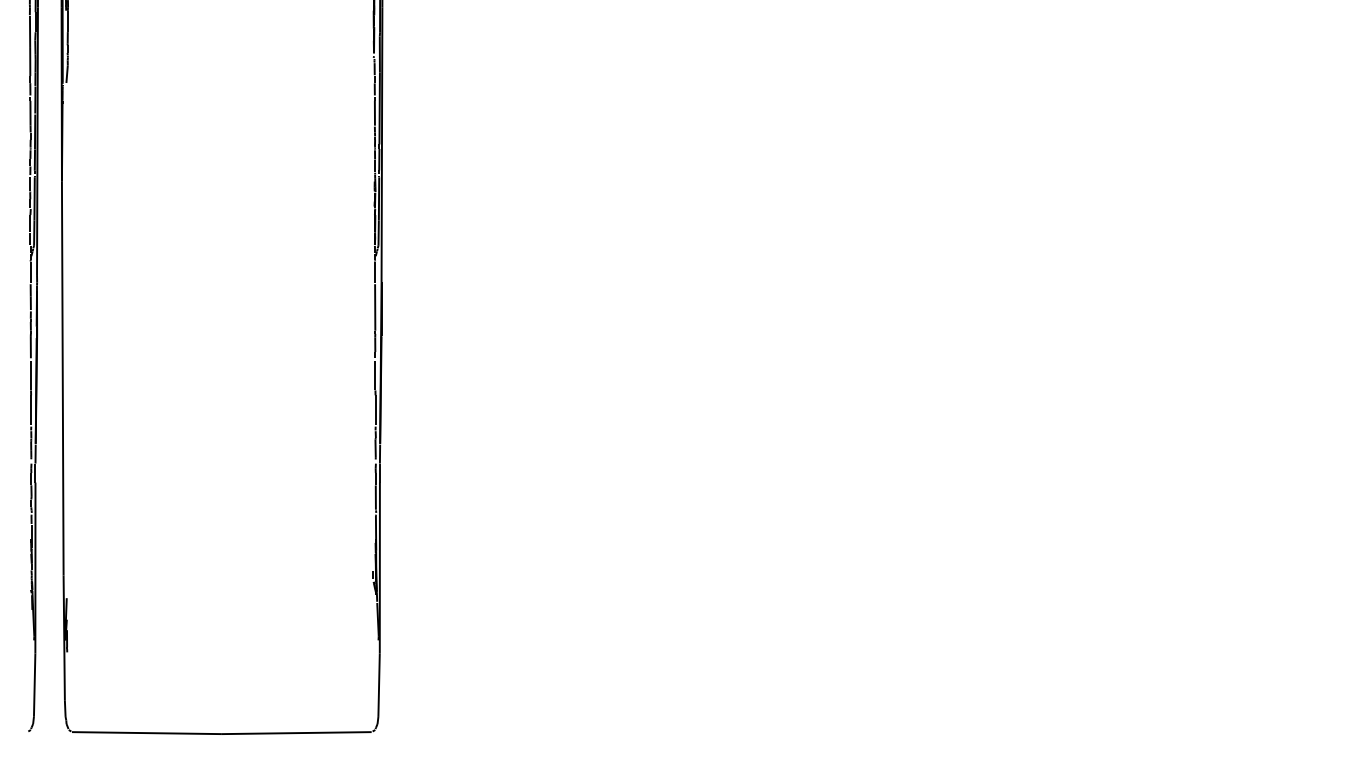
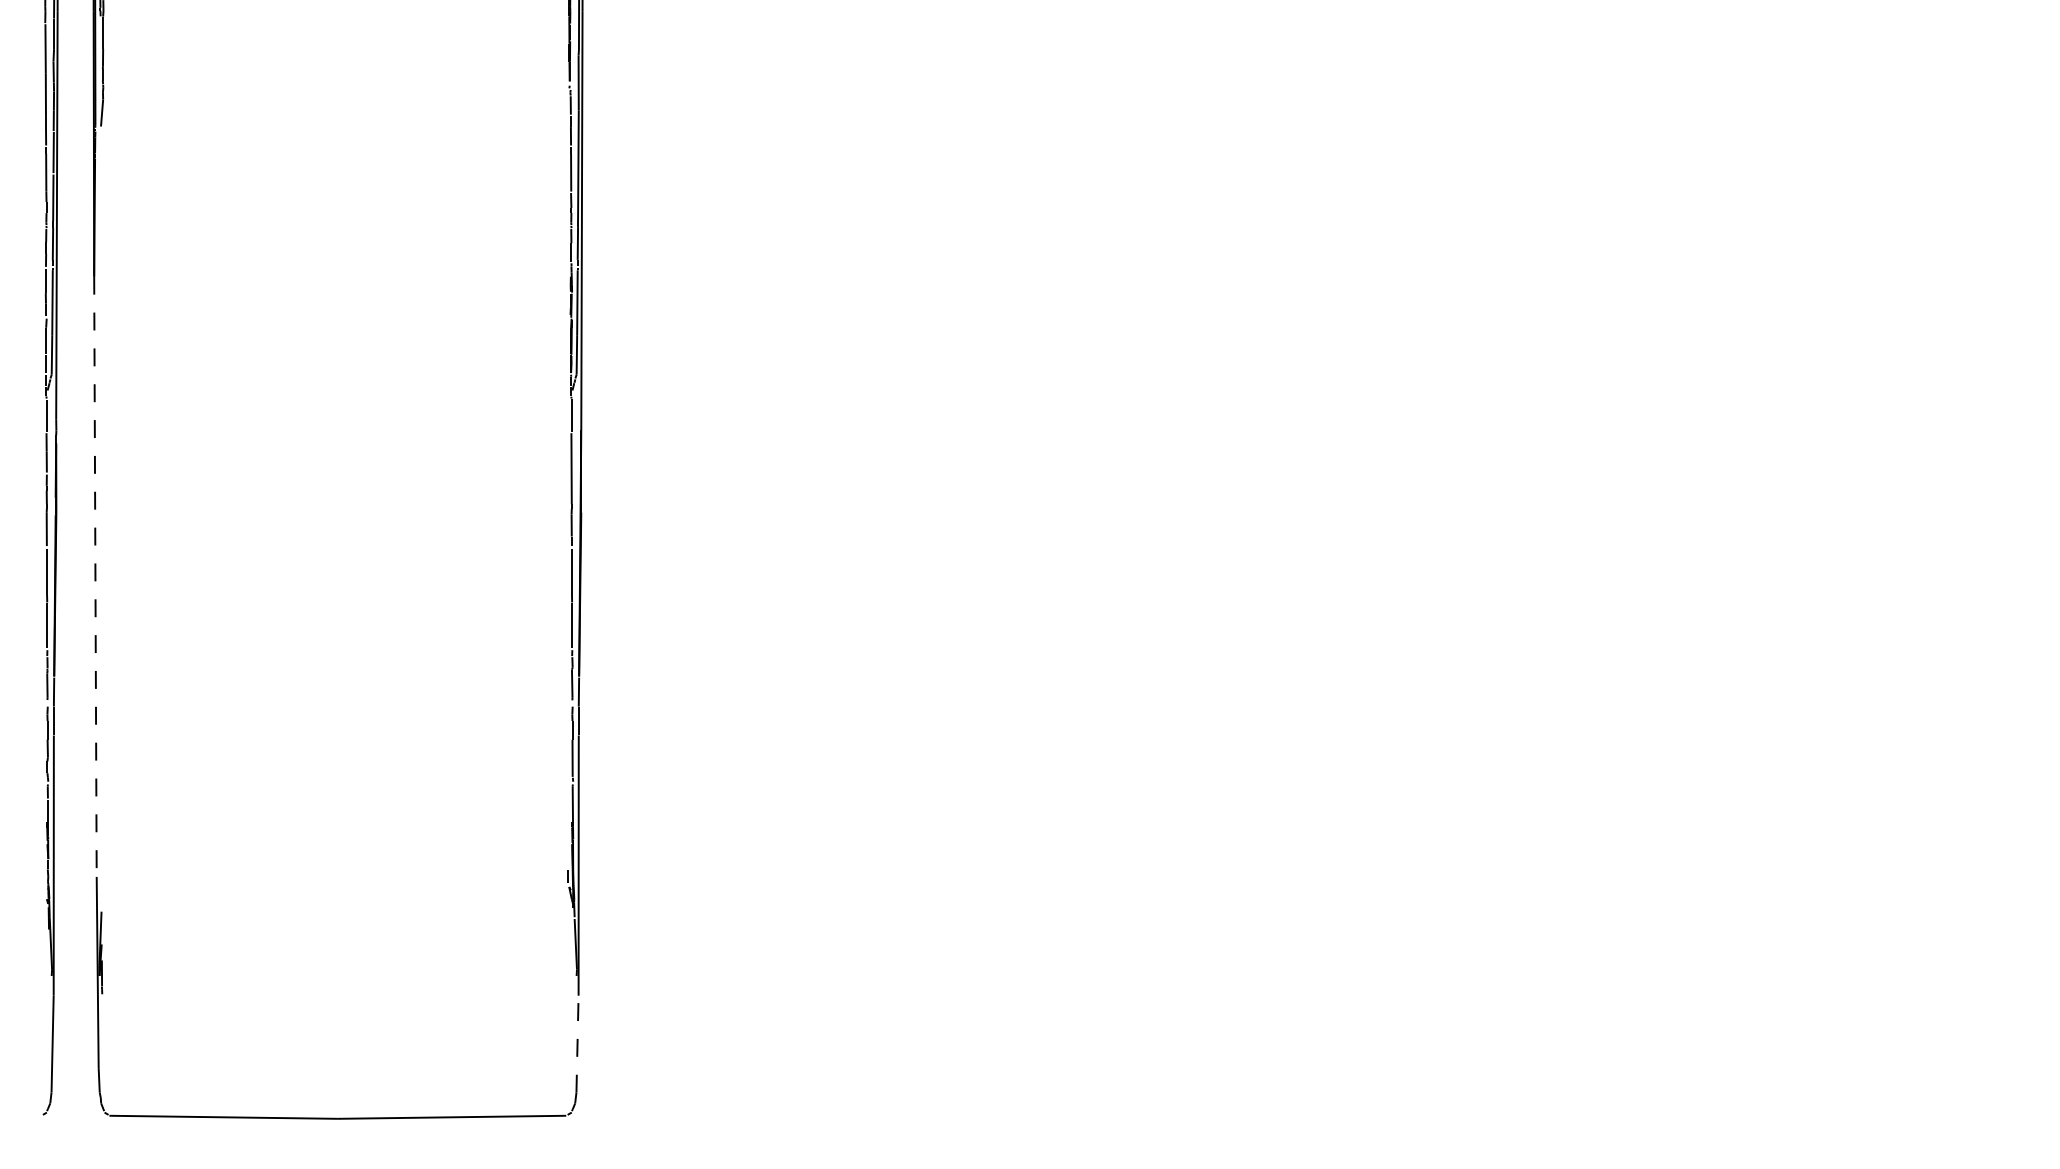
line: (62, 378) -> (95, 576), solid -> dashed
line: (379, 685) -> (578, 1044), solid -> dashed

